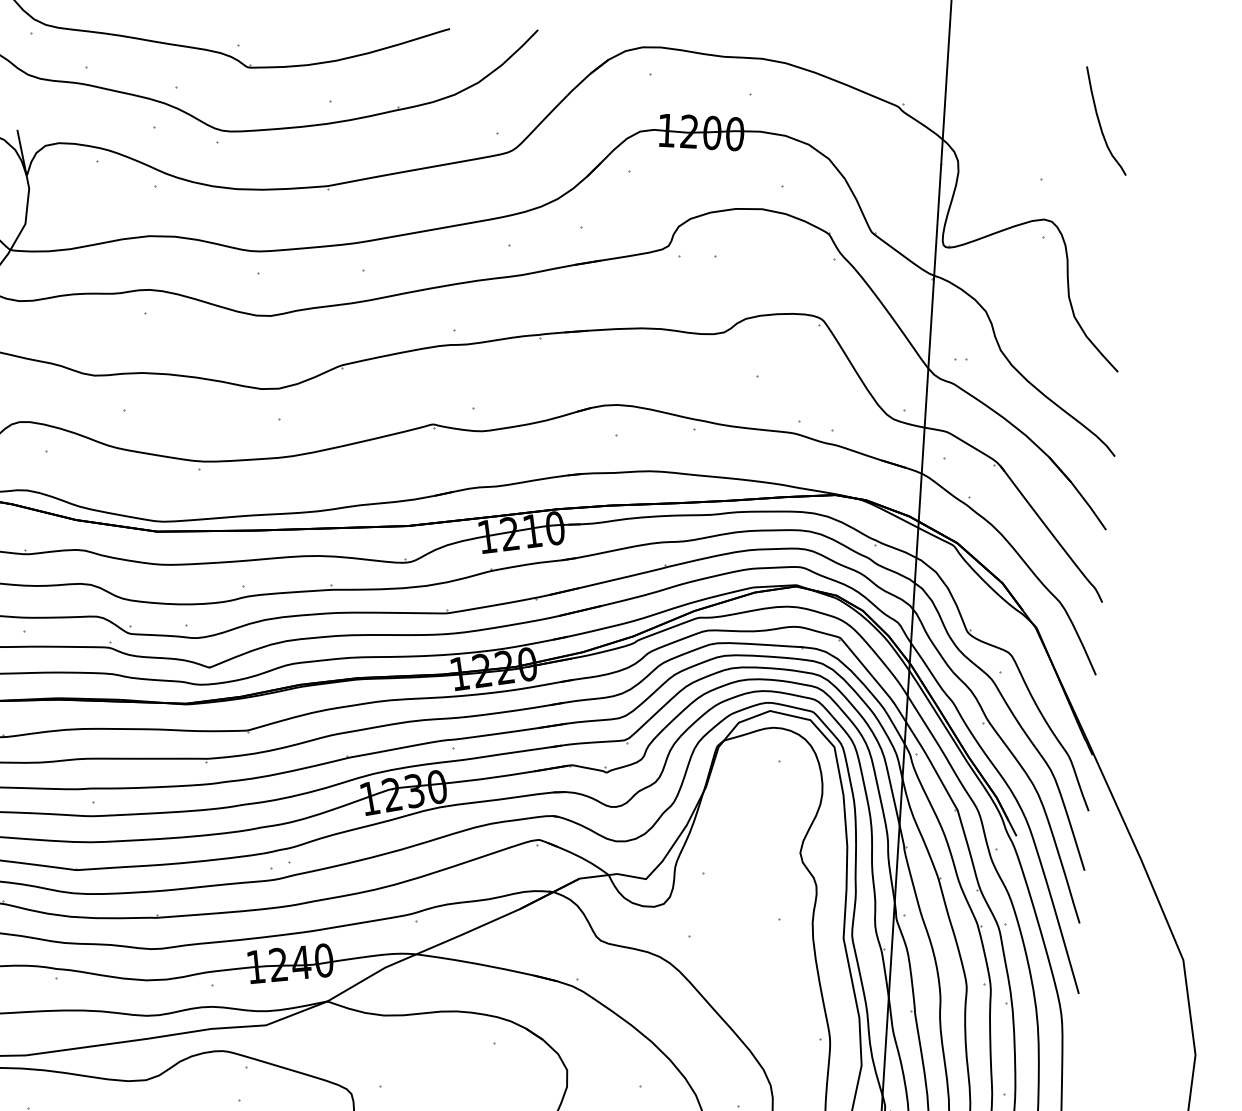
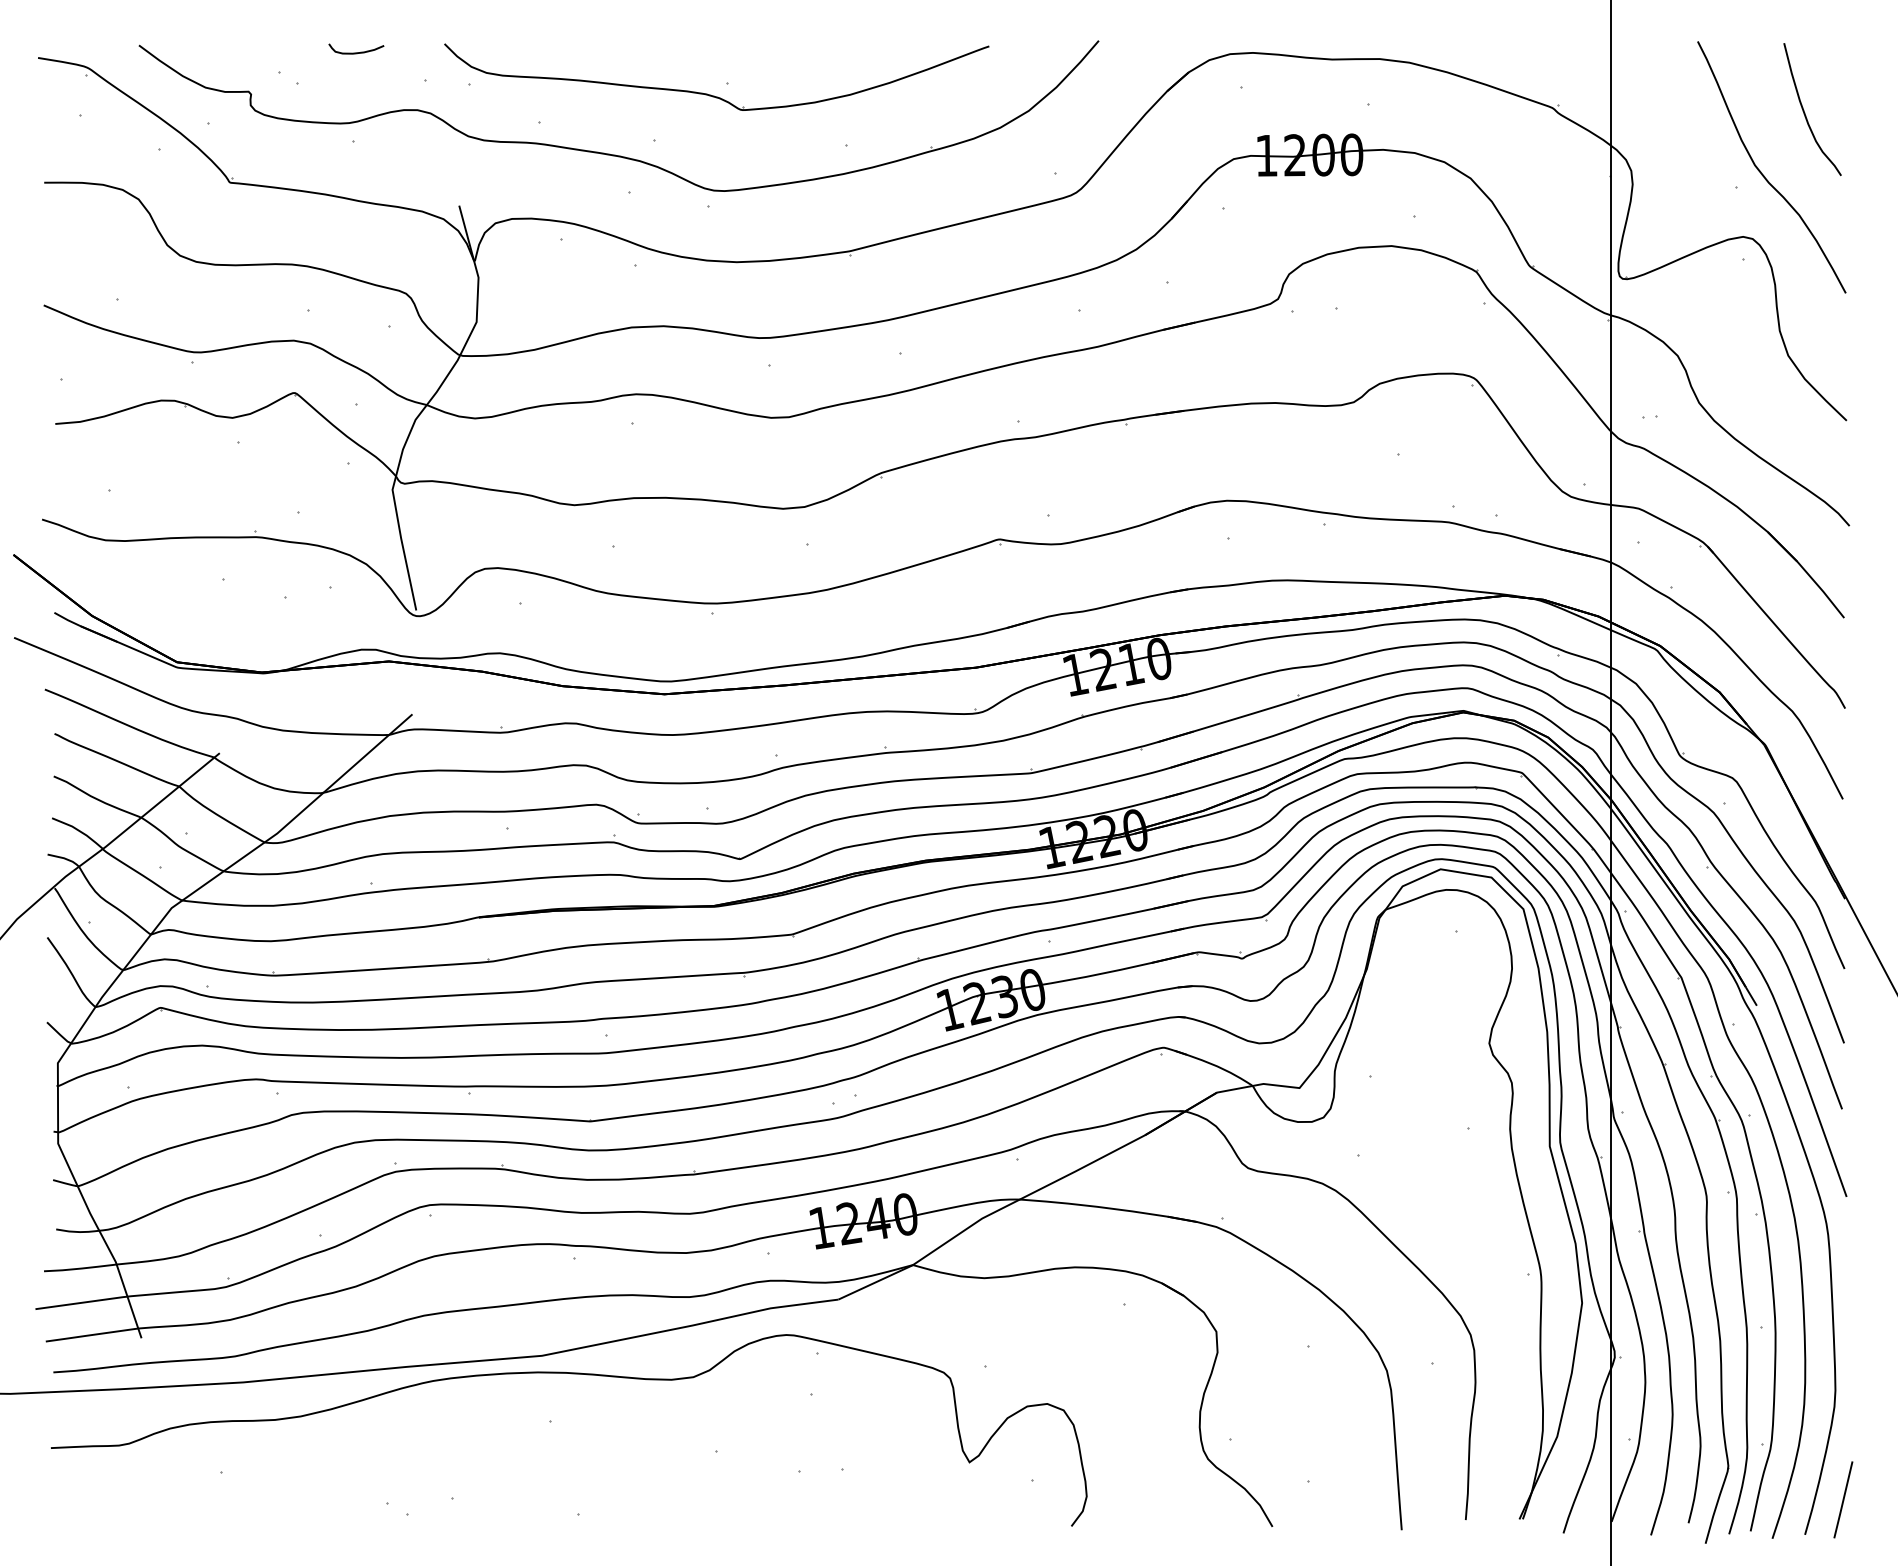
curve: (1063, 170) -> (1763, 174), added

